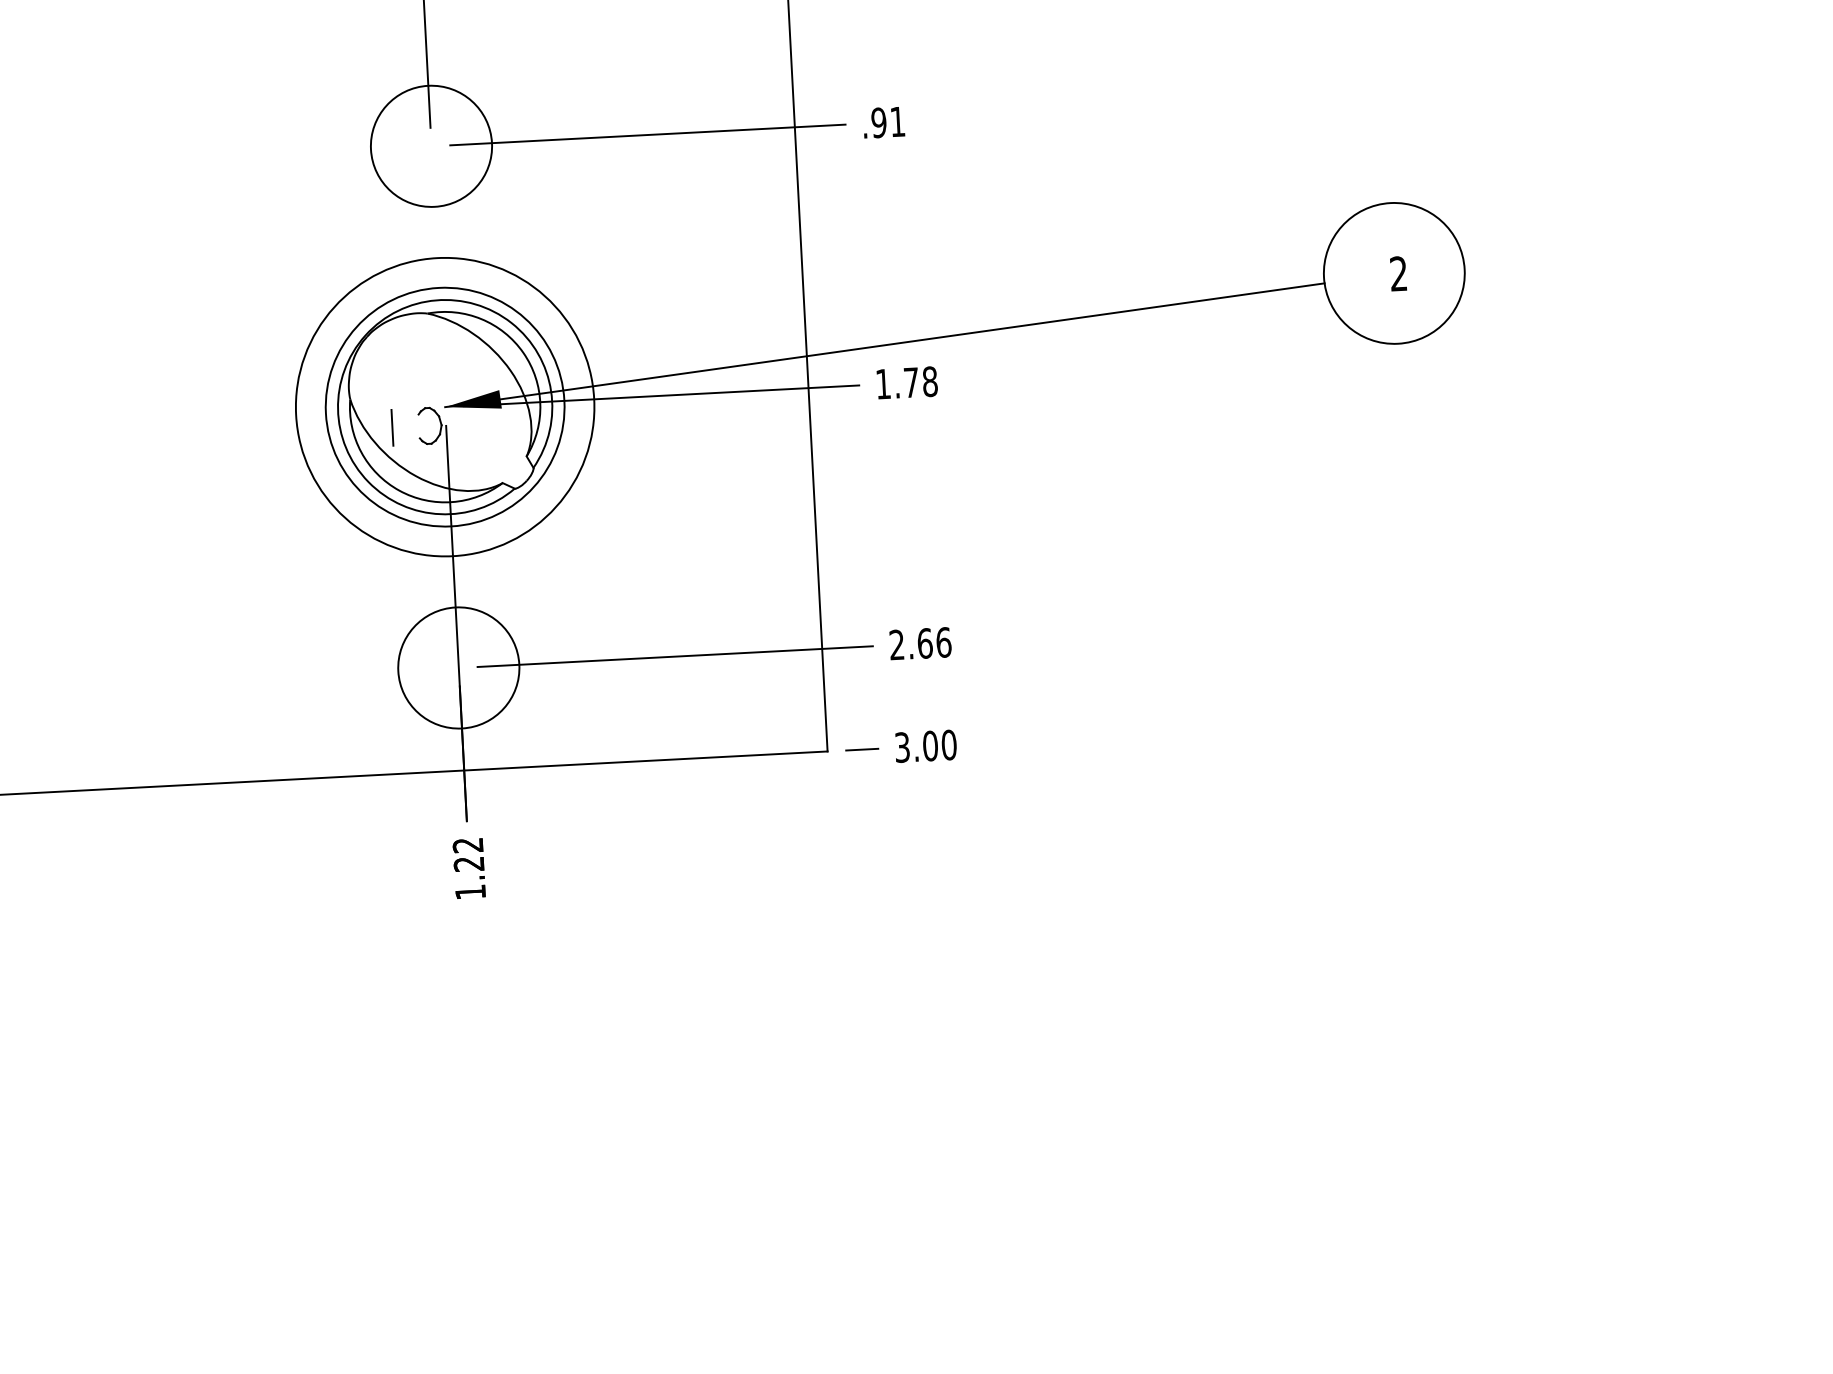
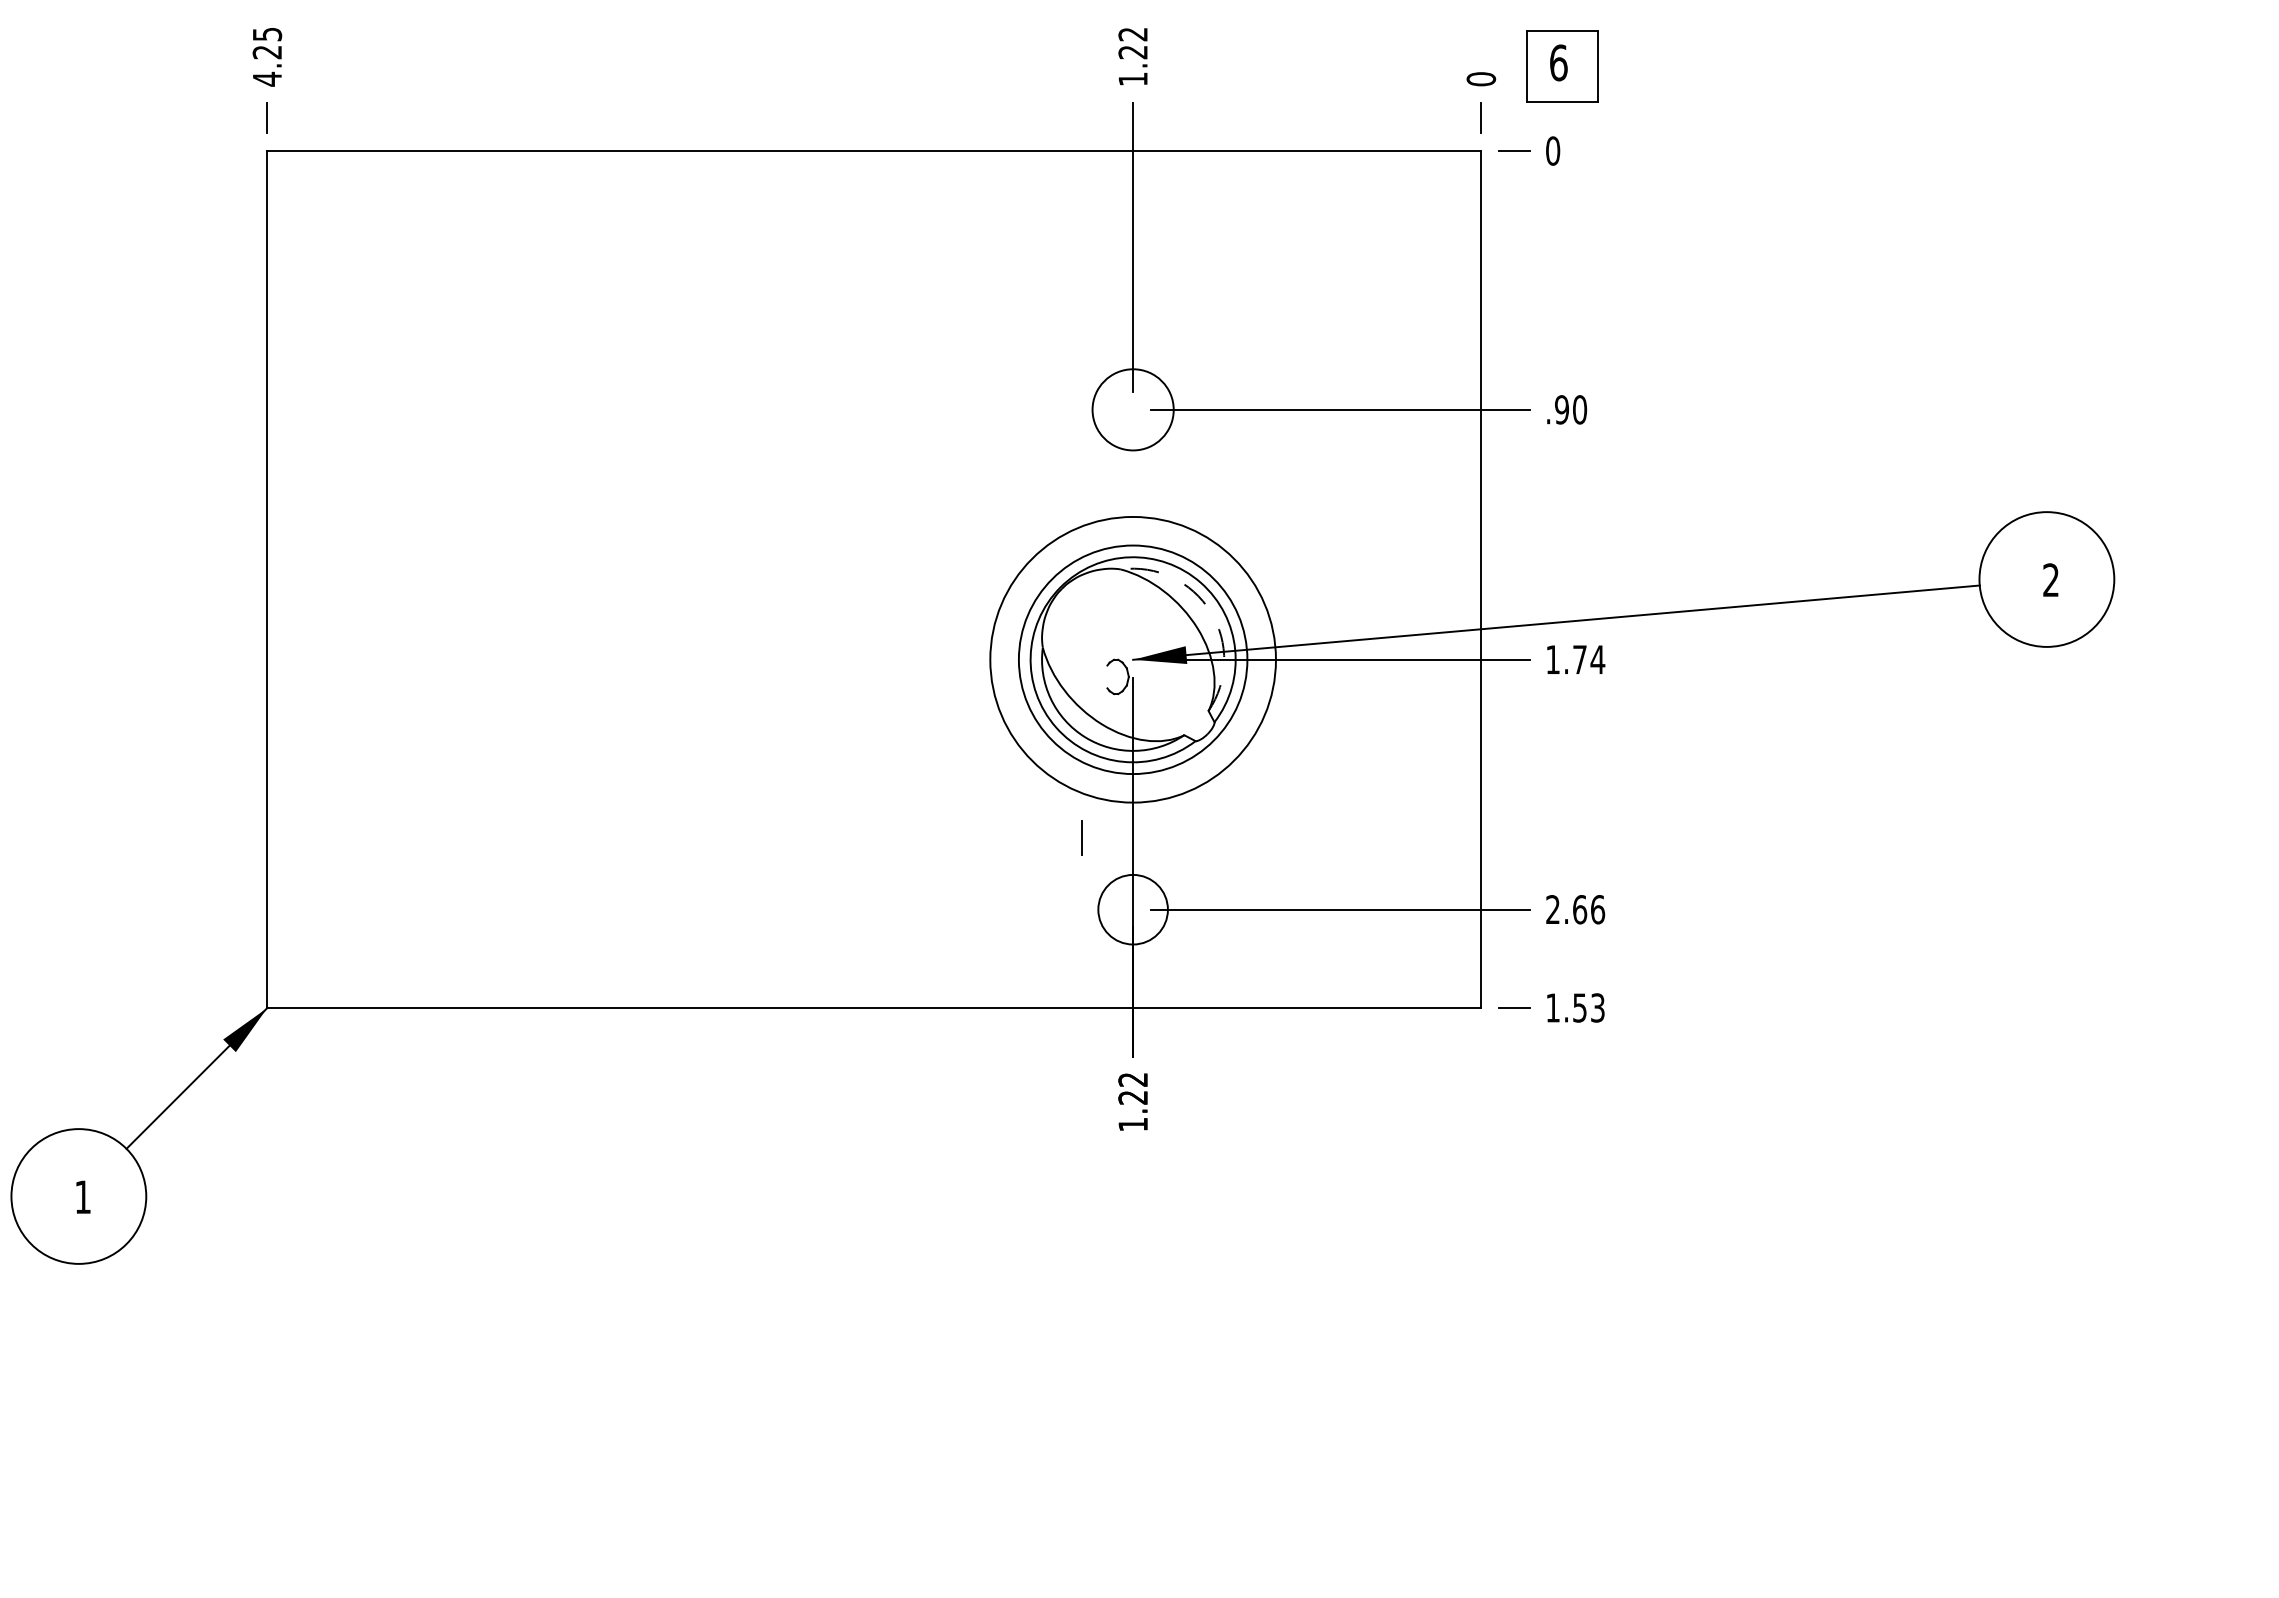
text: (898, 121) -> (1580, 409), .91 -> .90
circle: (431, 145) -> (1133, 409), size x0.7
arc: (523, 352) -> (1210, 611), solid -> dashed
text: (929, 381) -> (1597, 659), 1.78 -> 1.74
line: (392, 427) -> (1081, 837), moved
circle: (459, 667) -> (1133, 909), size x0.6
text: (925, 745) -> (1575, 1007), 3.00 -> 1.53

